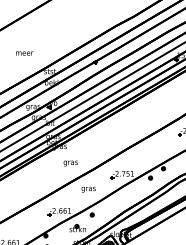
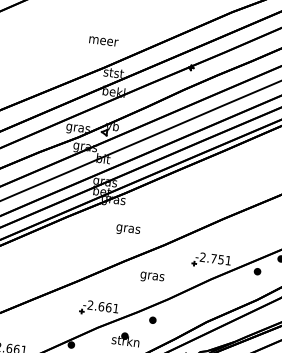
text: (24, 53) -> (103, 41), moved

